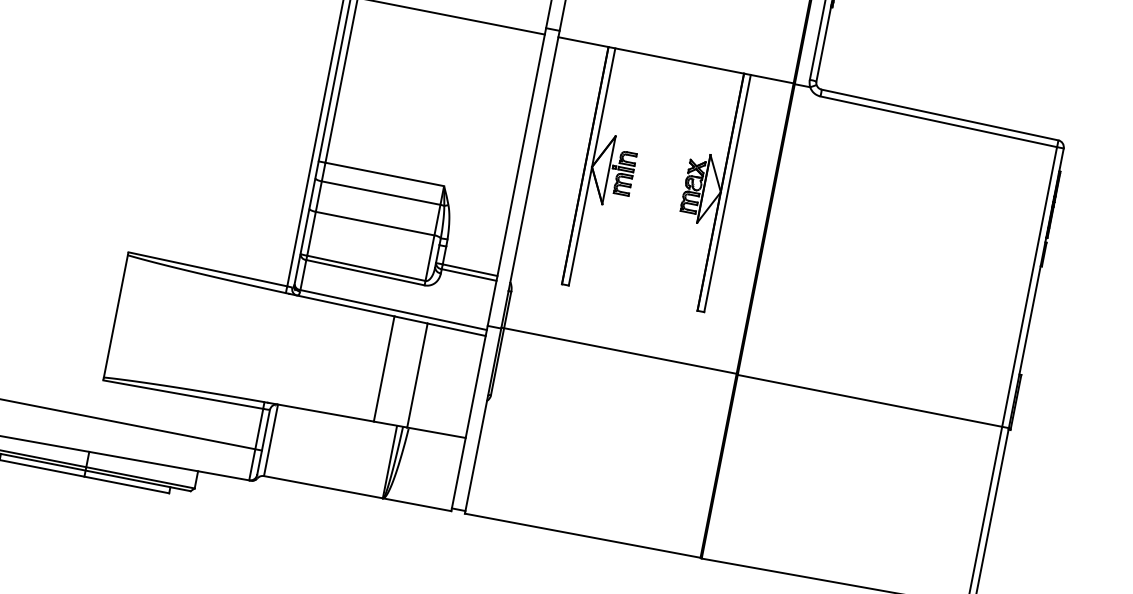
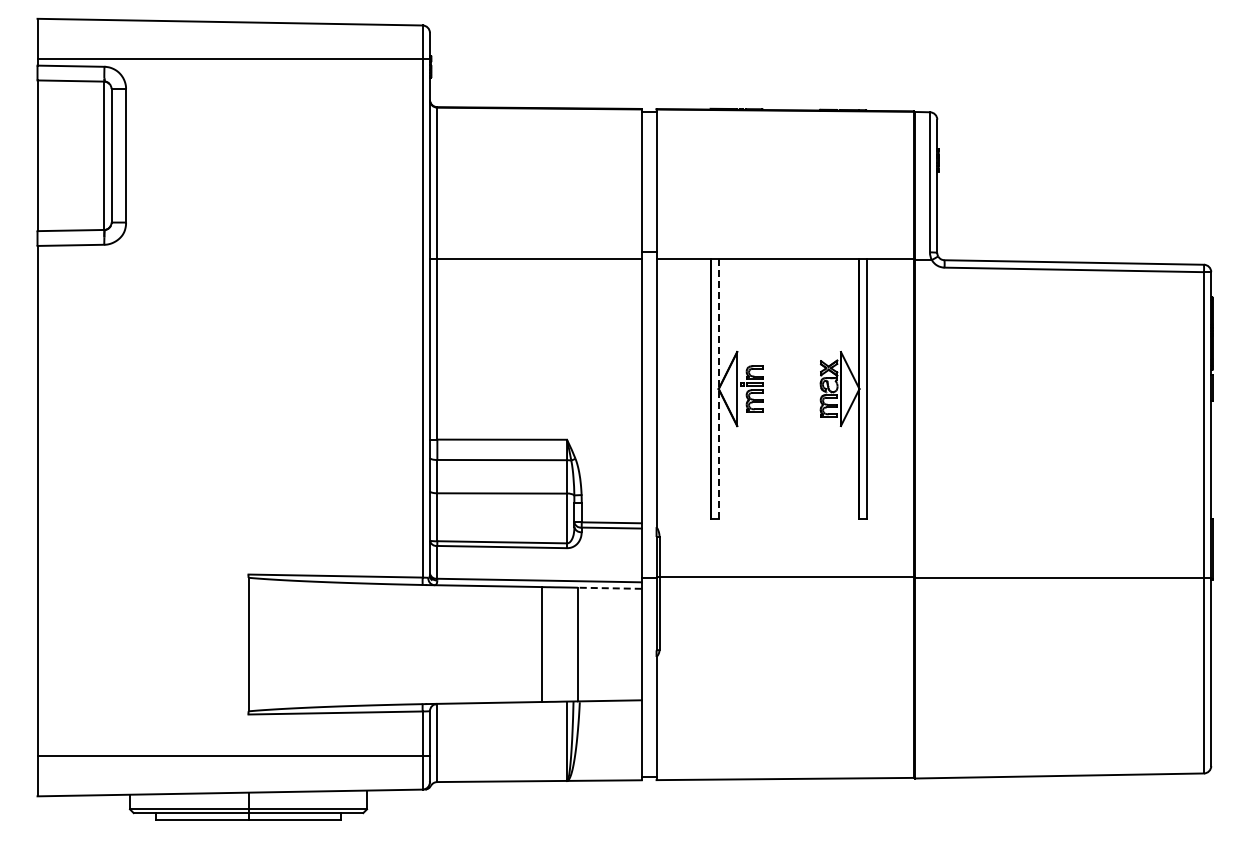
line: (591, 167) -> (718, 389), solid -> dashed
line: (456, 329) -> (609, 588), solid -> dashed

